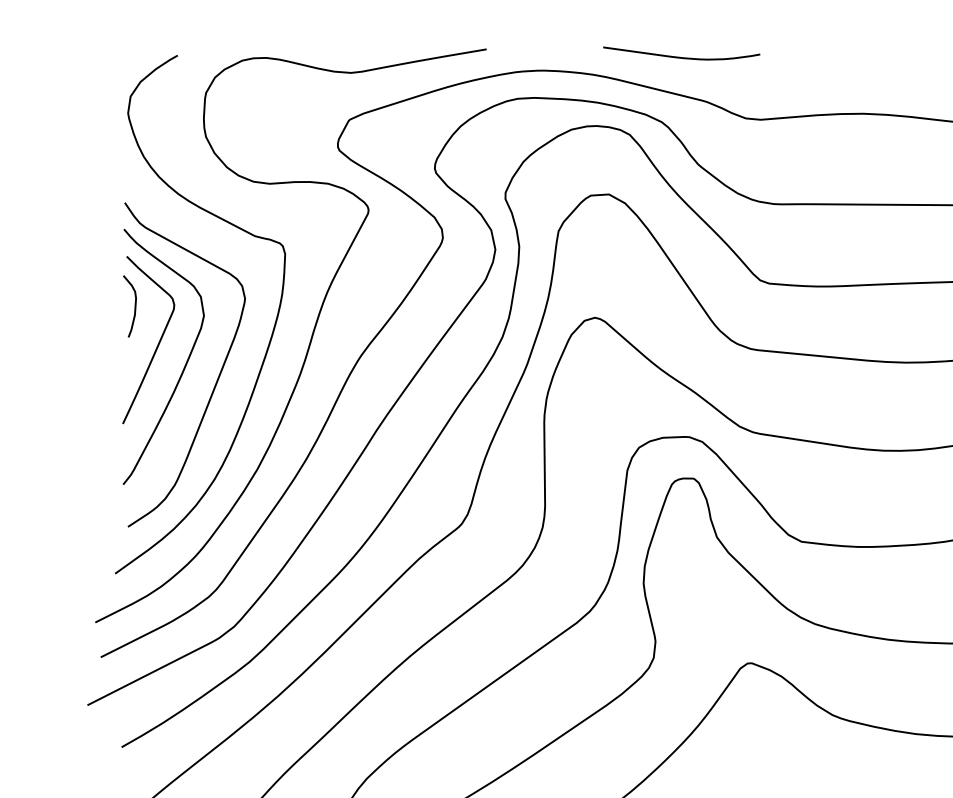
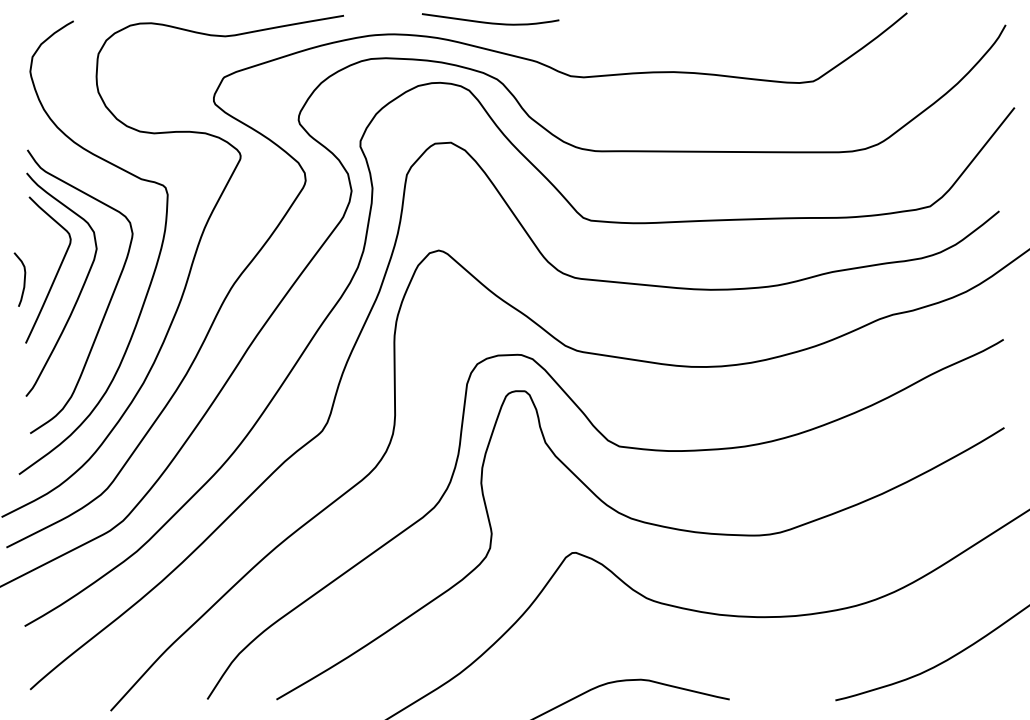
curve: (681, 57) -> (490, 22), moved
curve: (134, 306) -> (23, 279), moved

